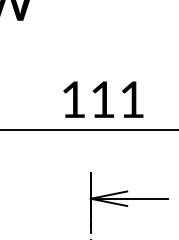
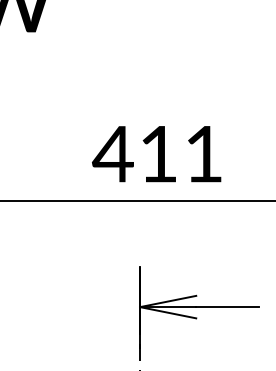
text: (72, 99) -> (111, 153), 111 -> 411

